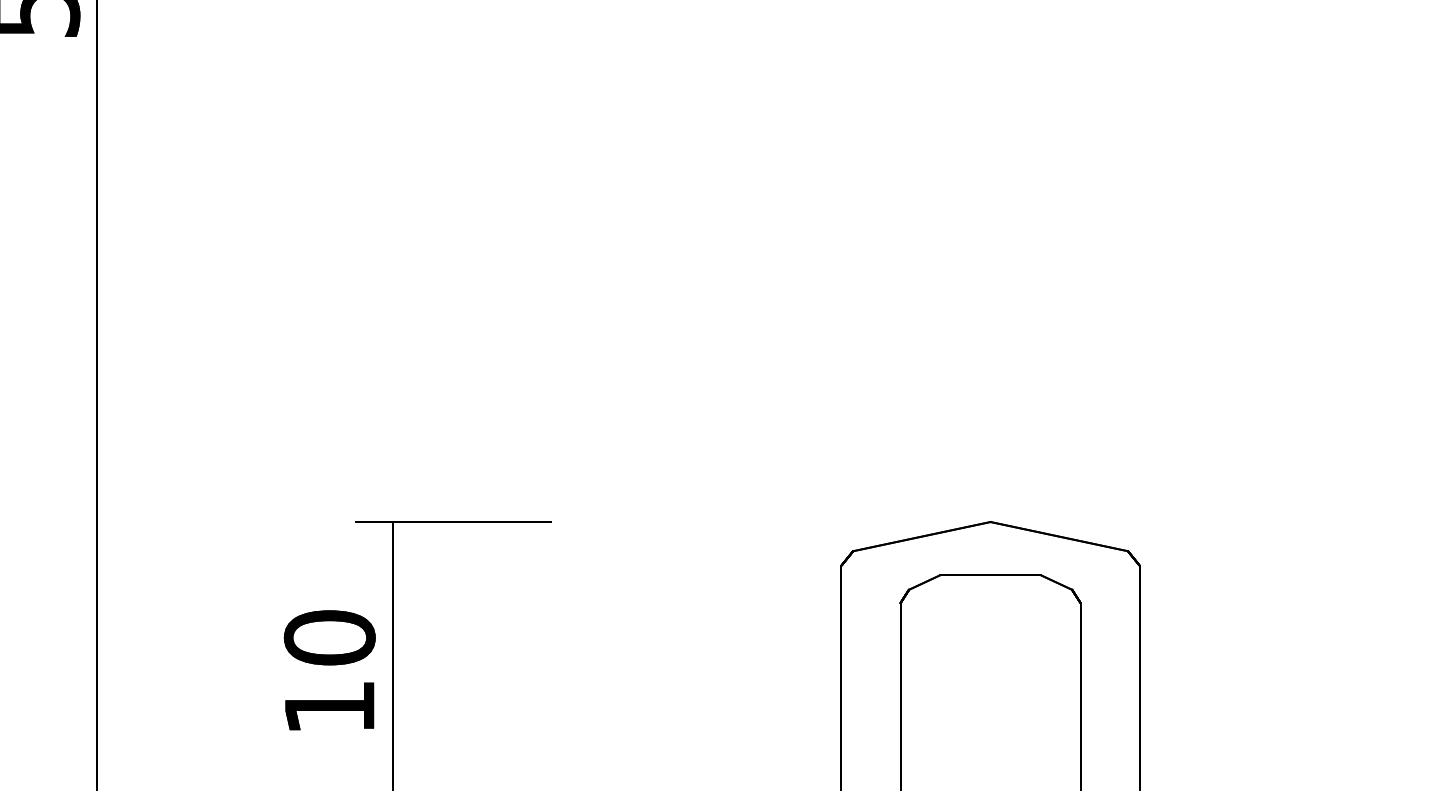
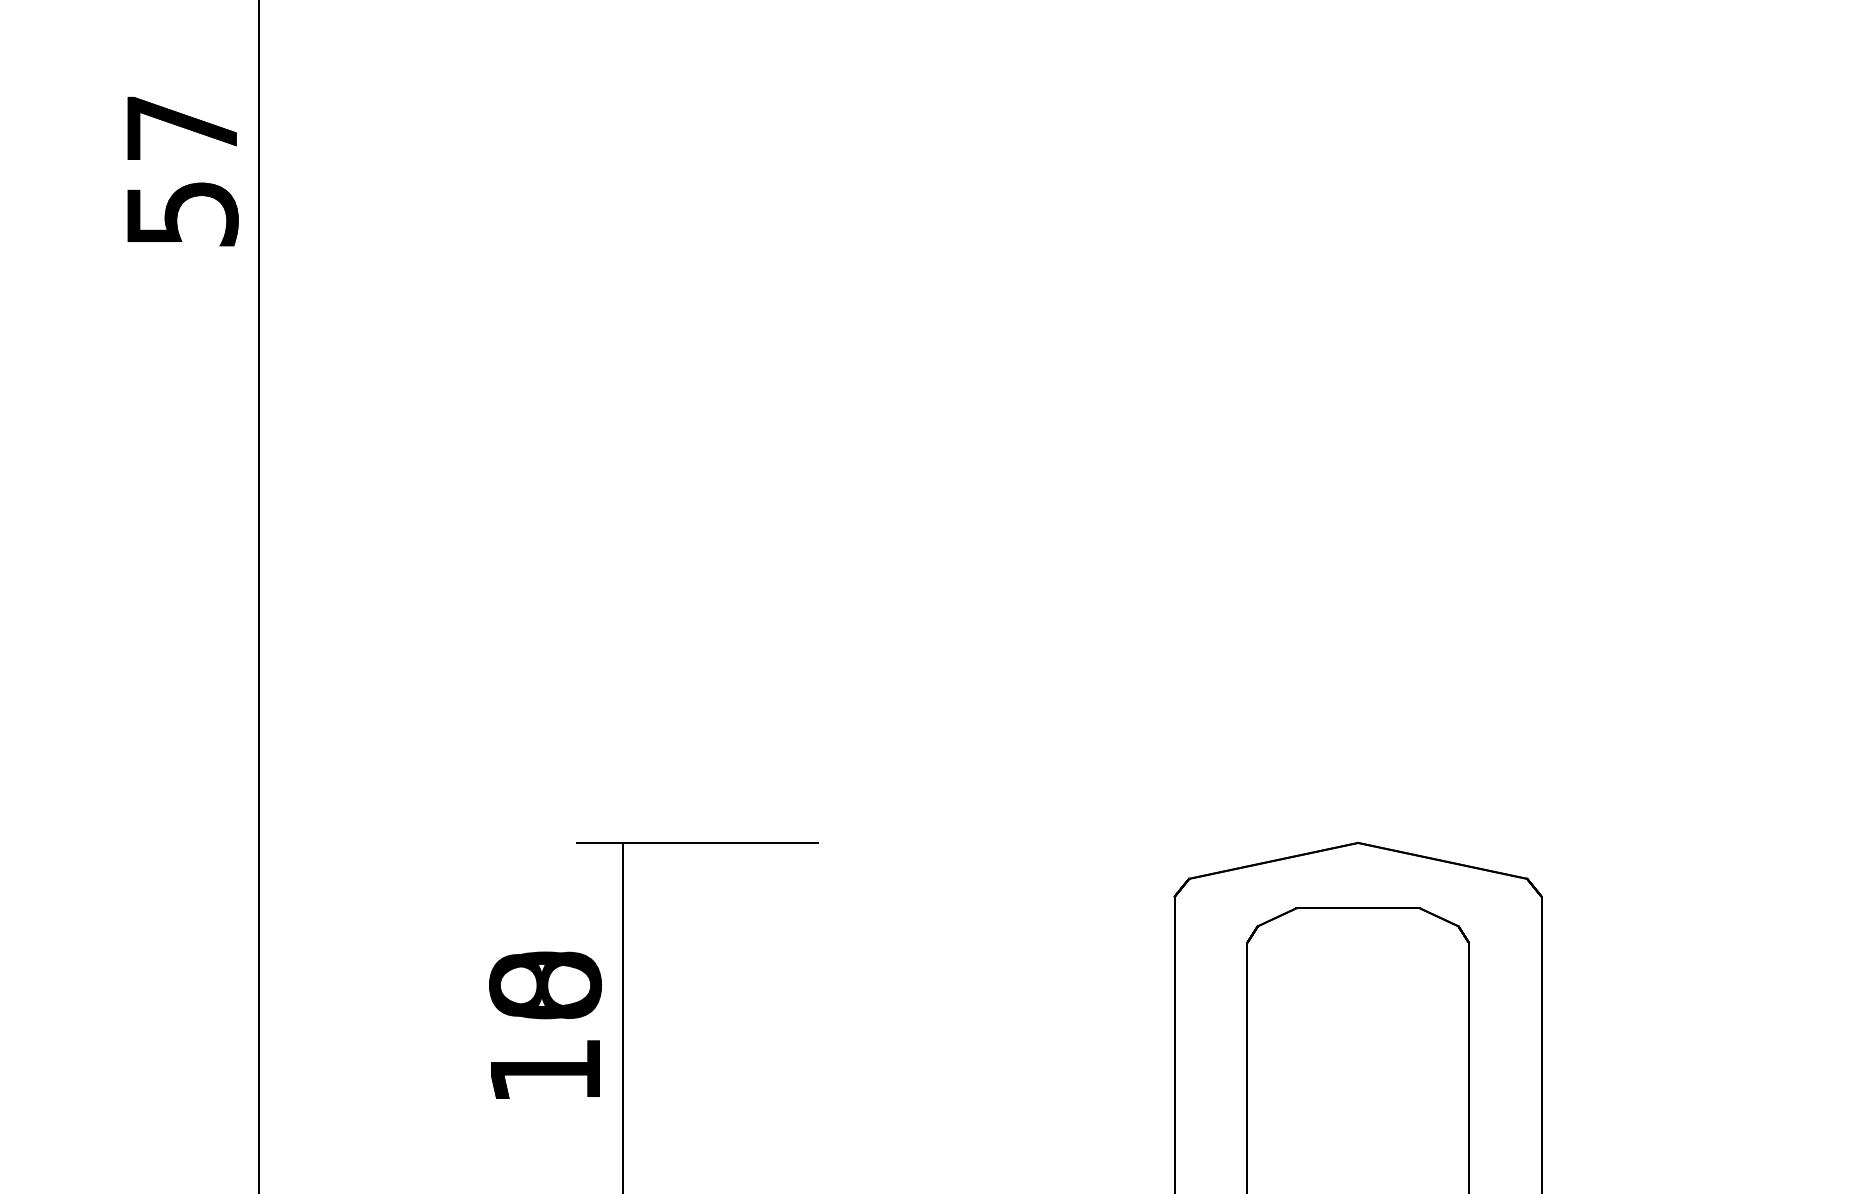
text: (329, 637) -> (545, 985), 10 -> 18

